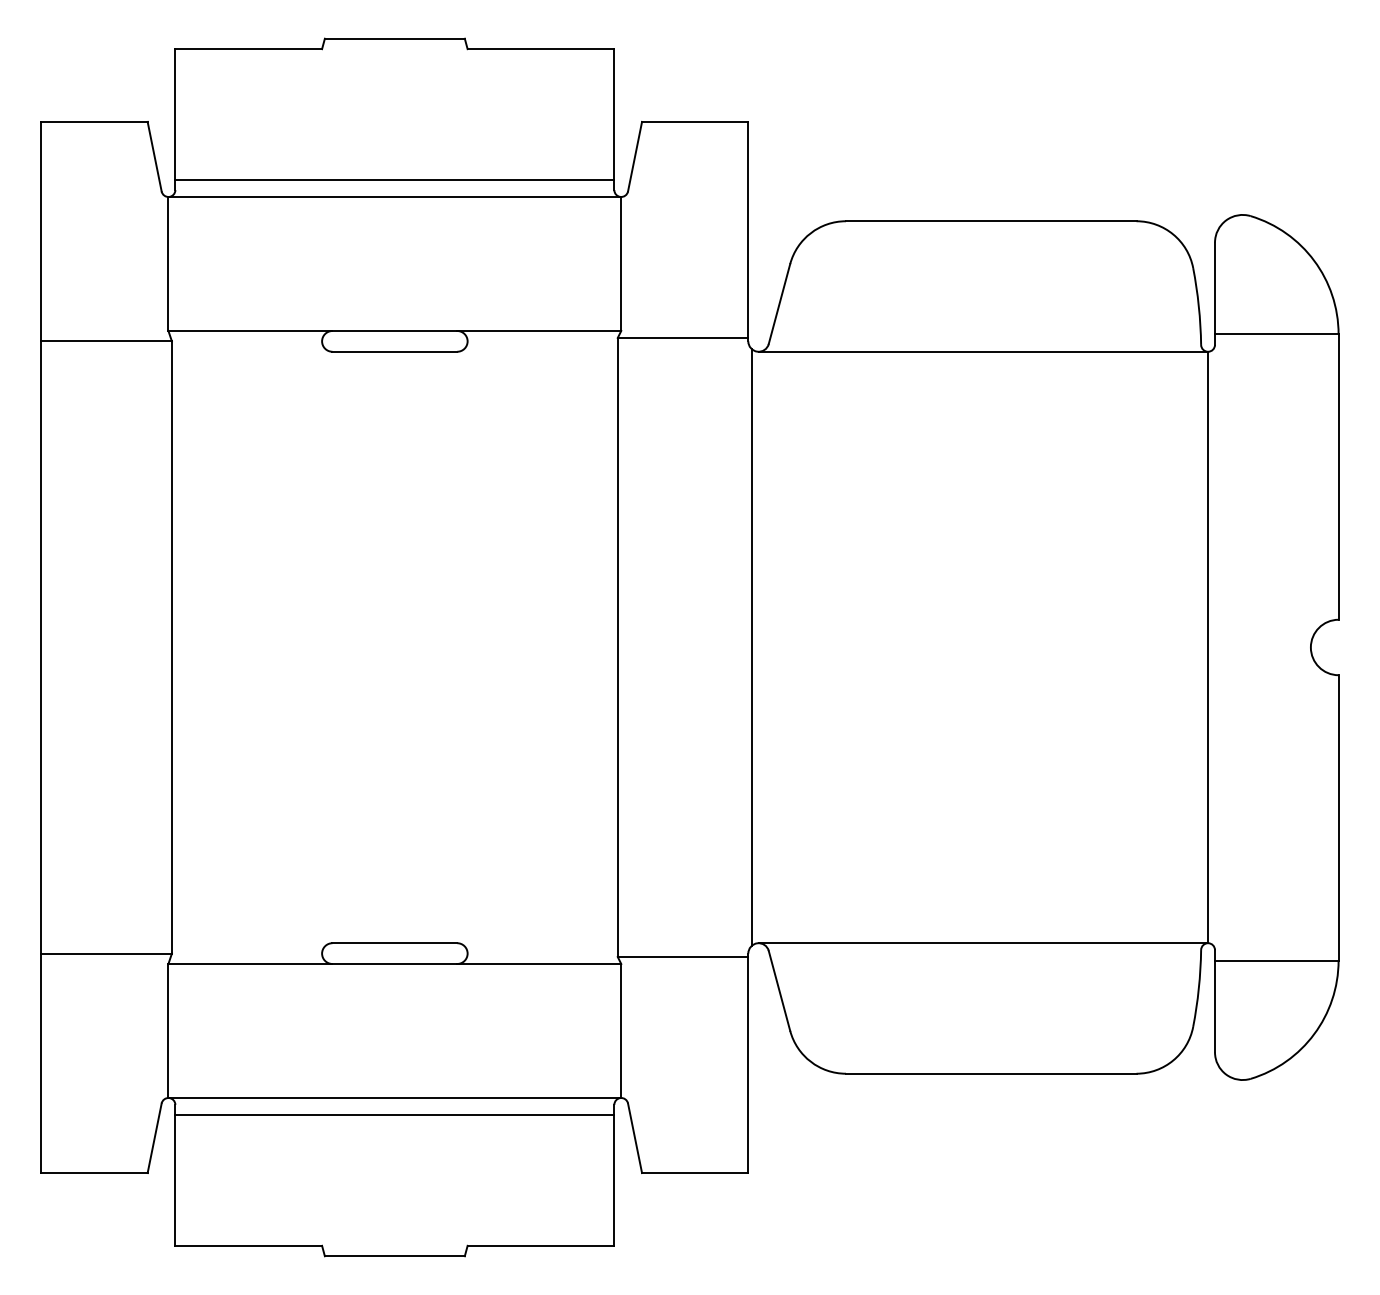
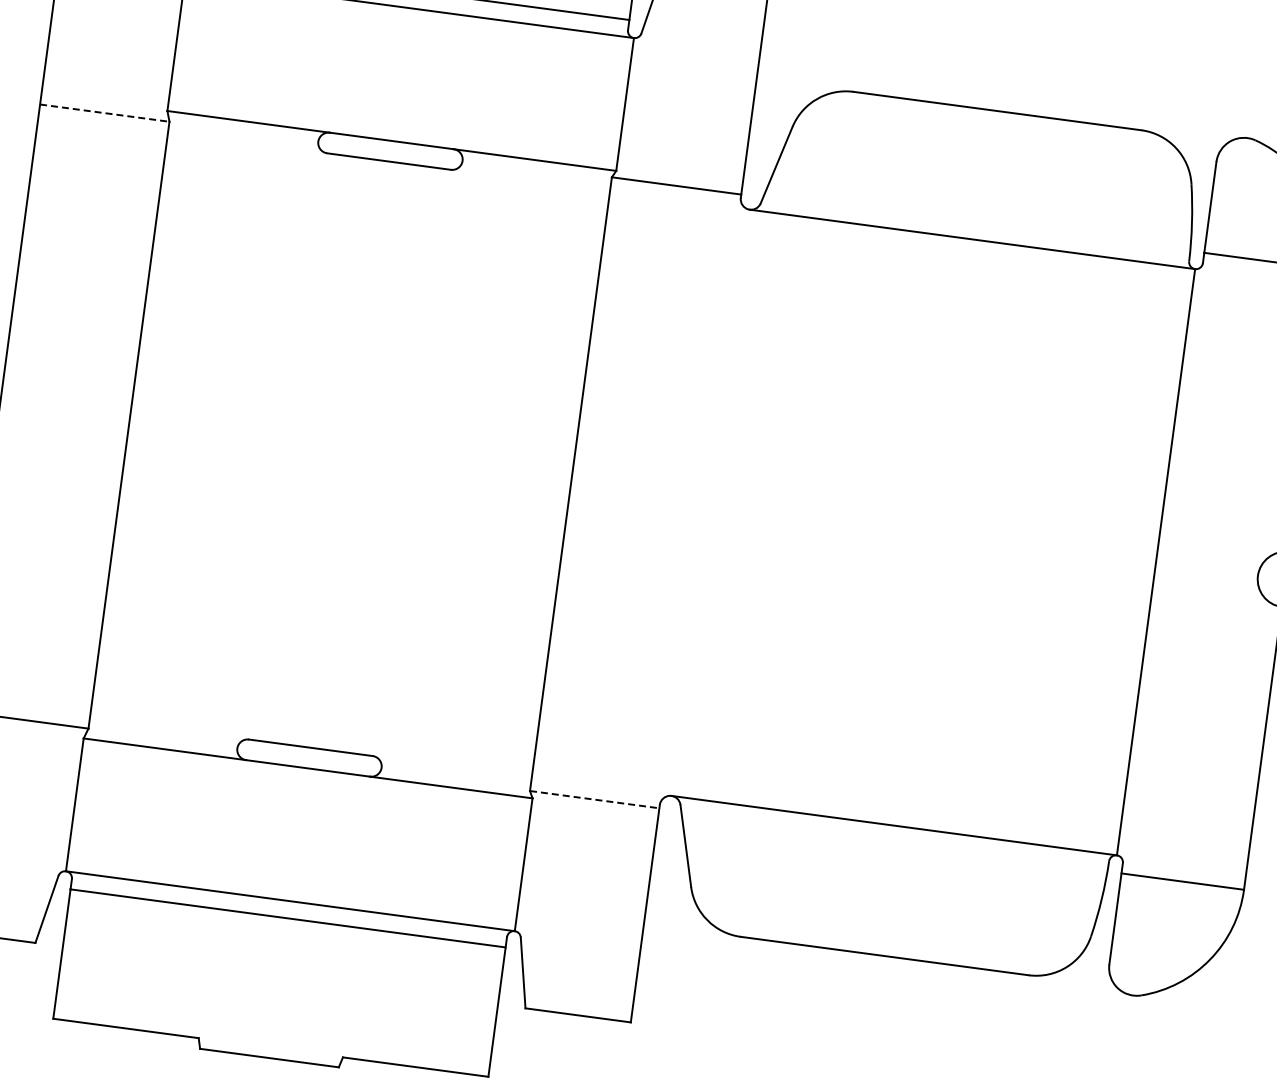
line: (107, 341) -> (105, 113), solid -> dashed
line: (751, 647) -> (703, 501), removed
line: (683, 957) -> (595, 800), solid -> dashed

